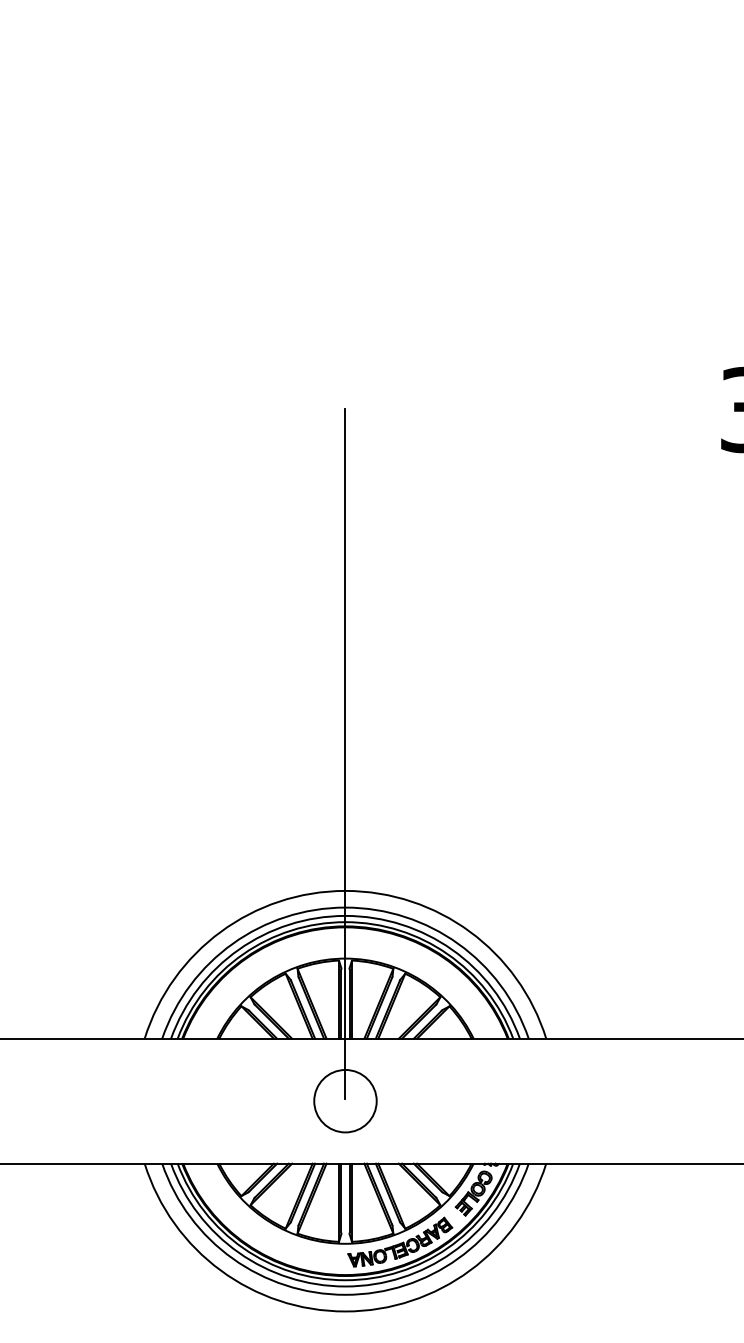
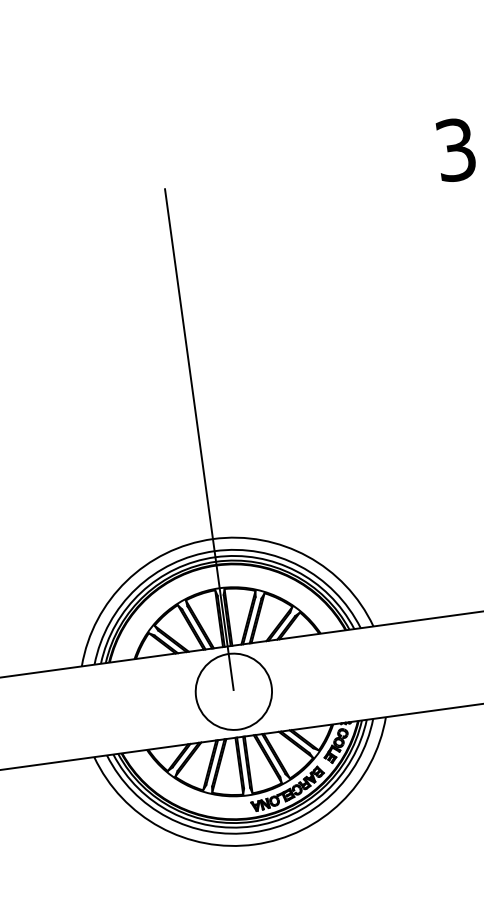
circle: (345, 1101) -> (233, 692), size x1.67

